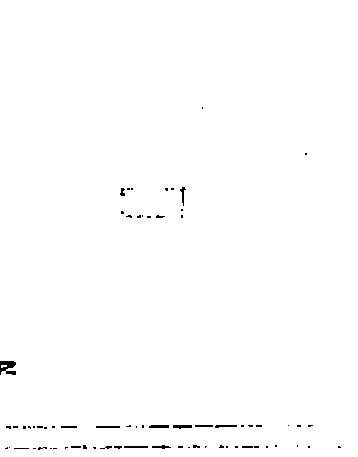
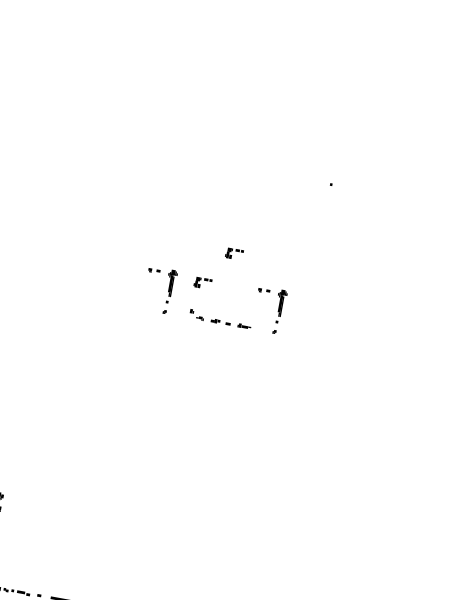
part: (144, 167) -> (234, 253), added
part: (104, 202) -> (169, 292), added

